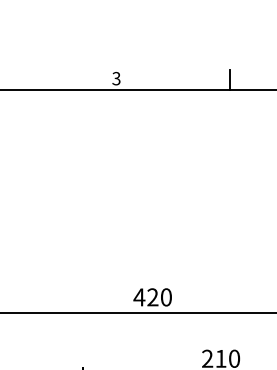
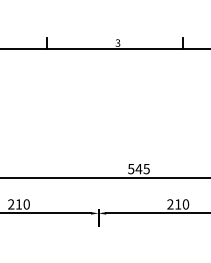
text: (152, 296) -> (138, 168), 420 -> 545

